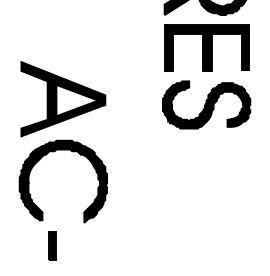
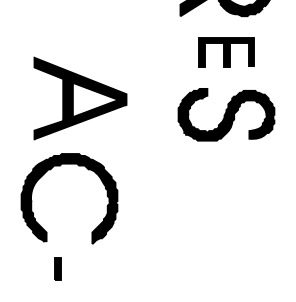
part: (206, 48) -> (226, 52), size x0.6
part: (63, 99) -> (80, 98), moved
part: (52, 245) -> (57, 268), size x0.7

